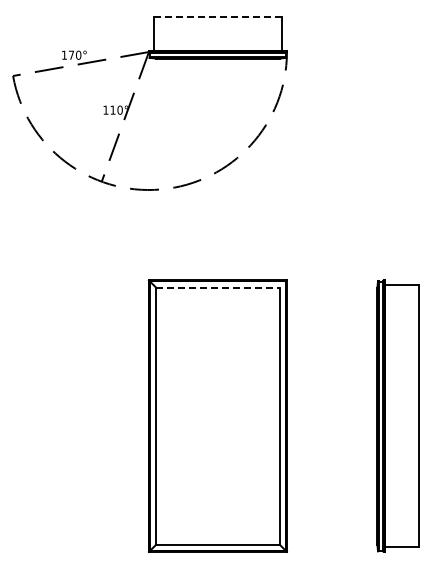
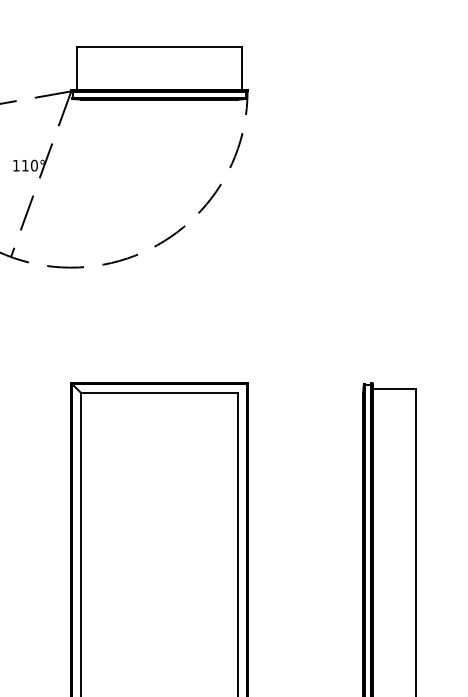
line: (217, 17) -> (158, 47), dashed -> solid
line: (217, 287) -> (158, 392), dashed -> solid

